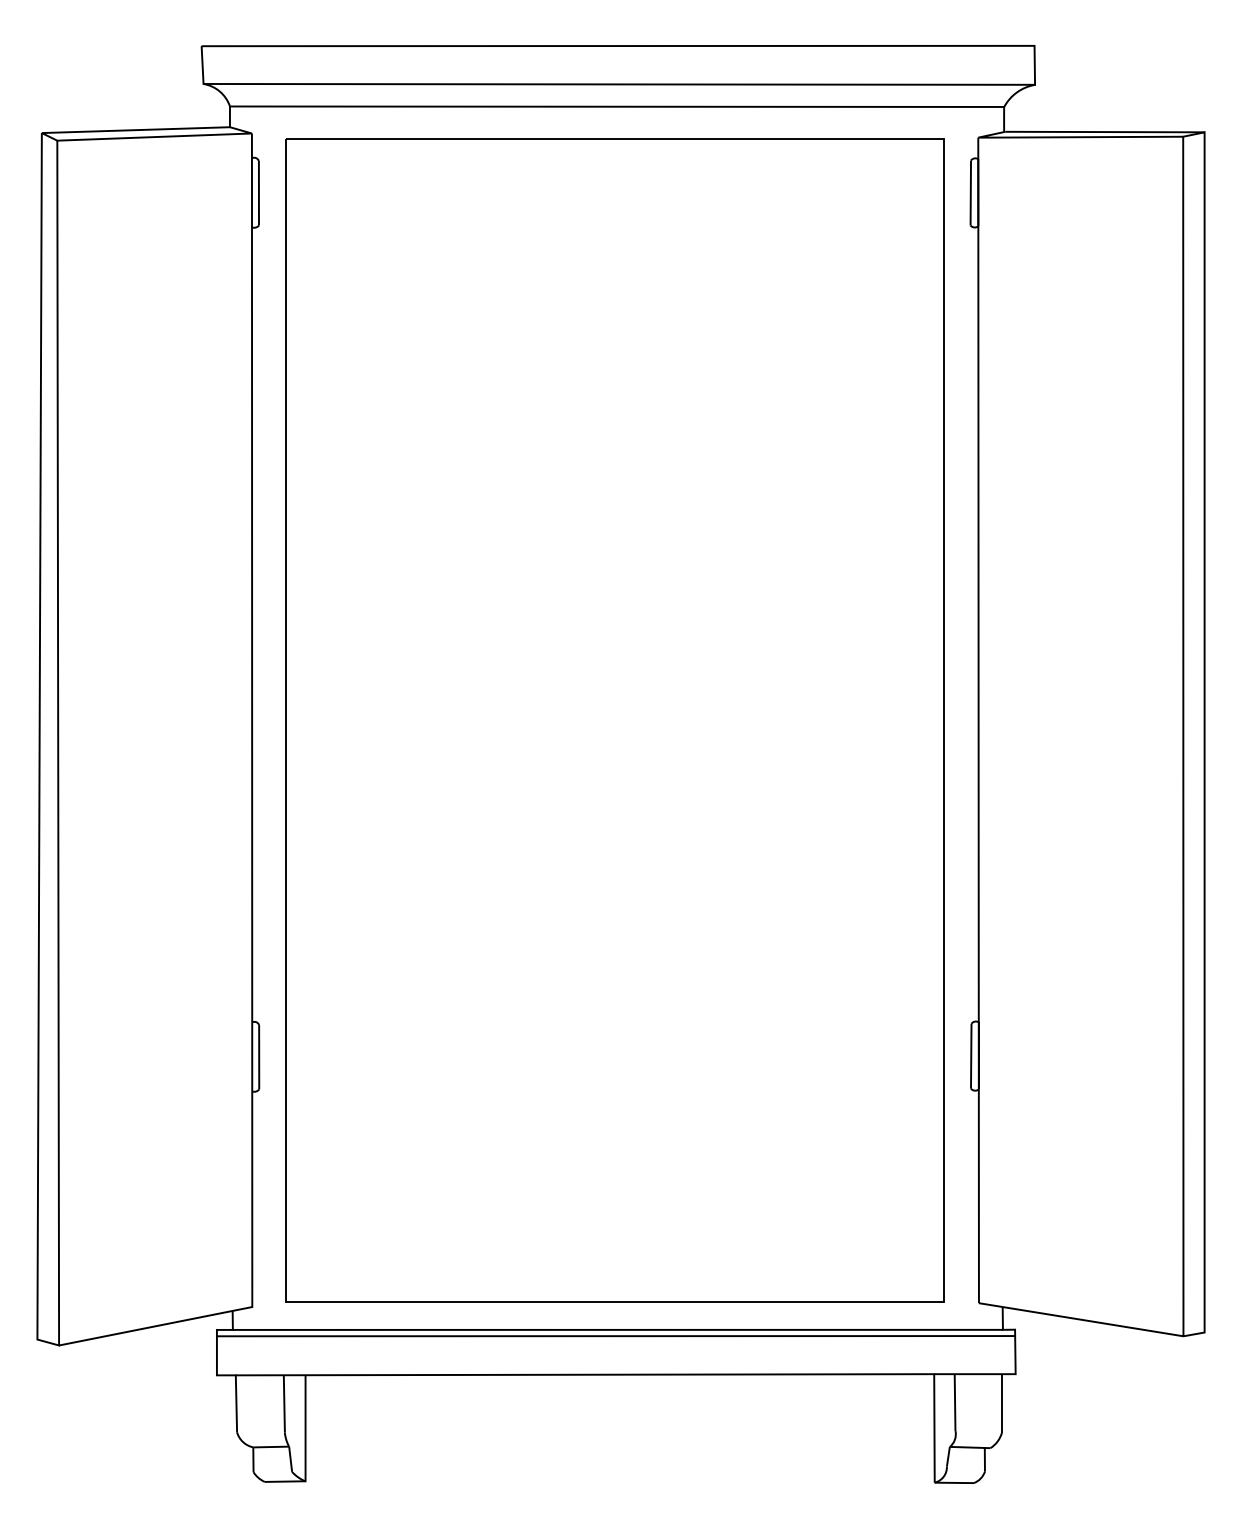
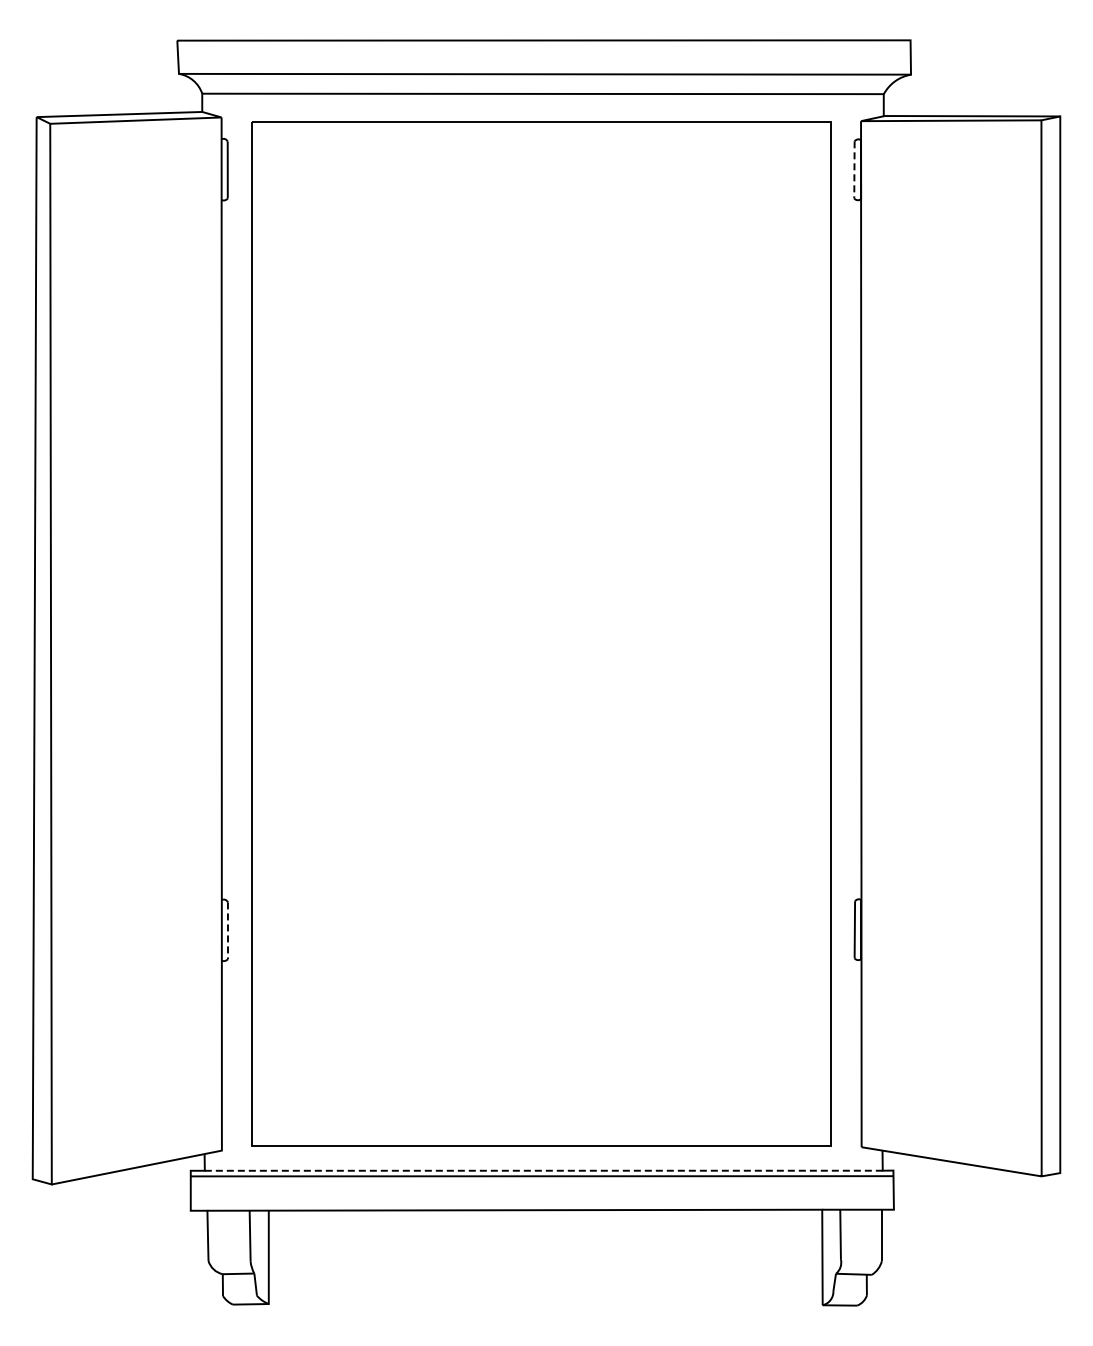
line: (970, 192) -> (854, 169), solid -> dashed
line: (258, 1058) -> (227, 931), solid -> dashed
line: (617, 1329) -> (543, 1170), solid -> dashed

